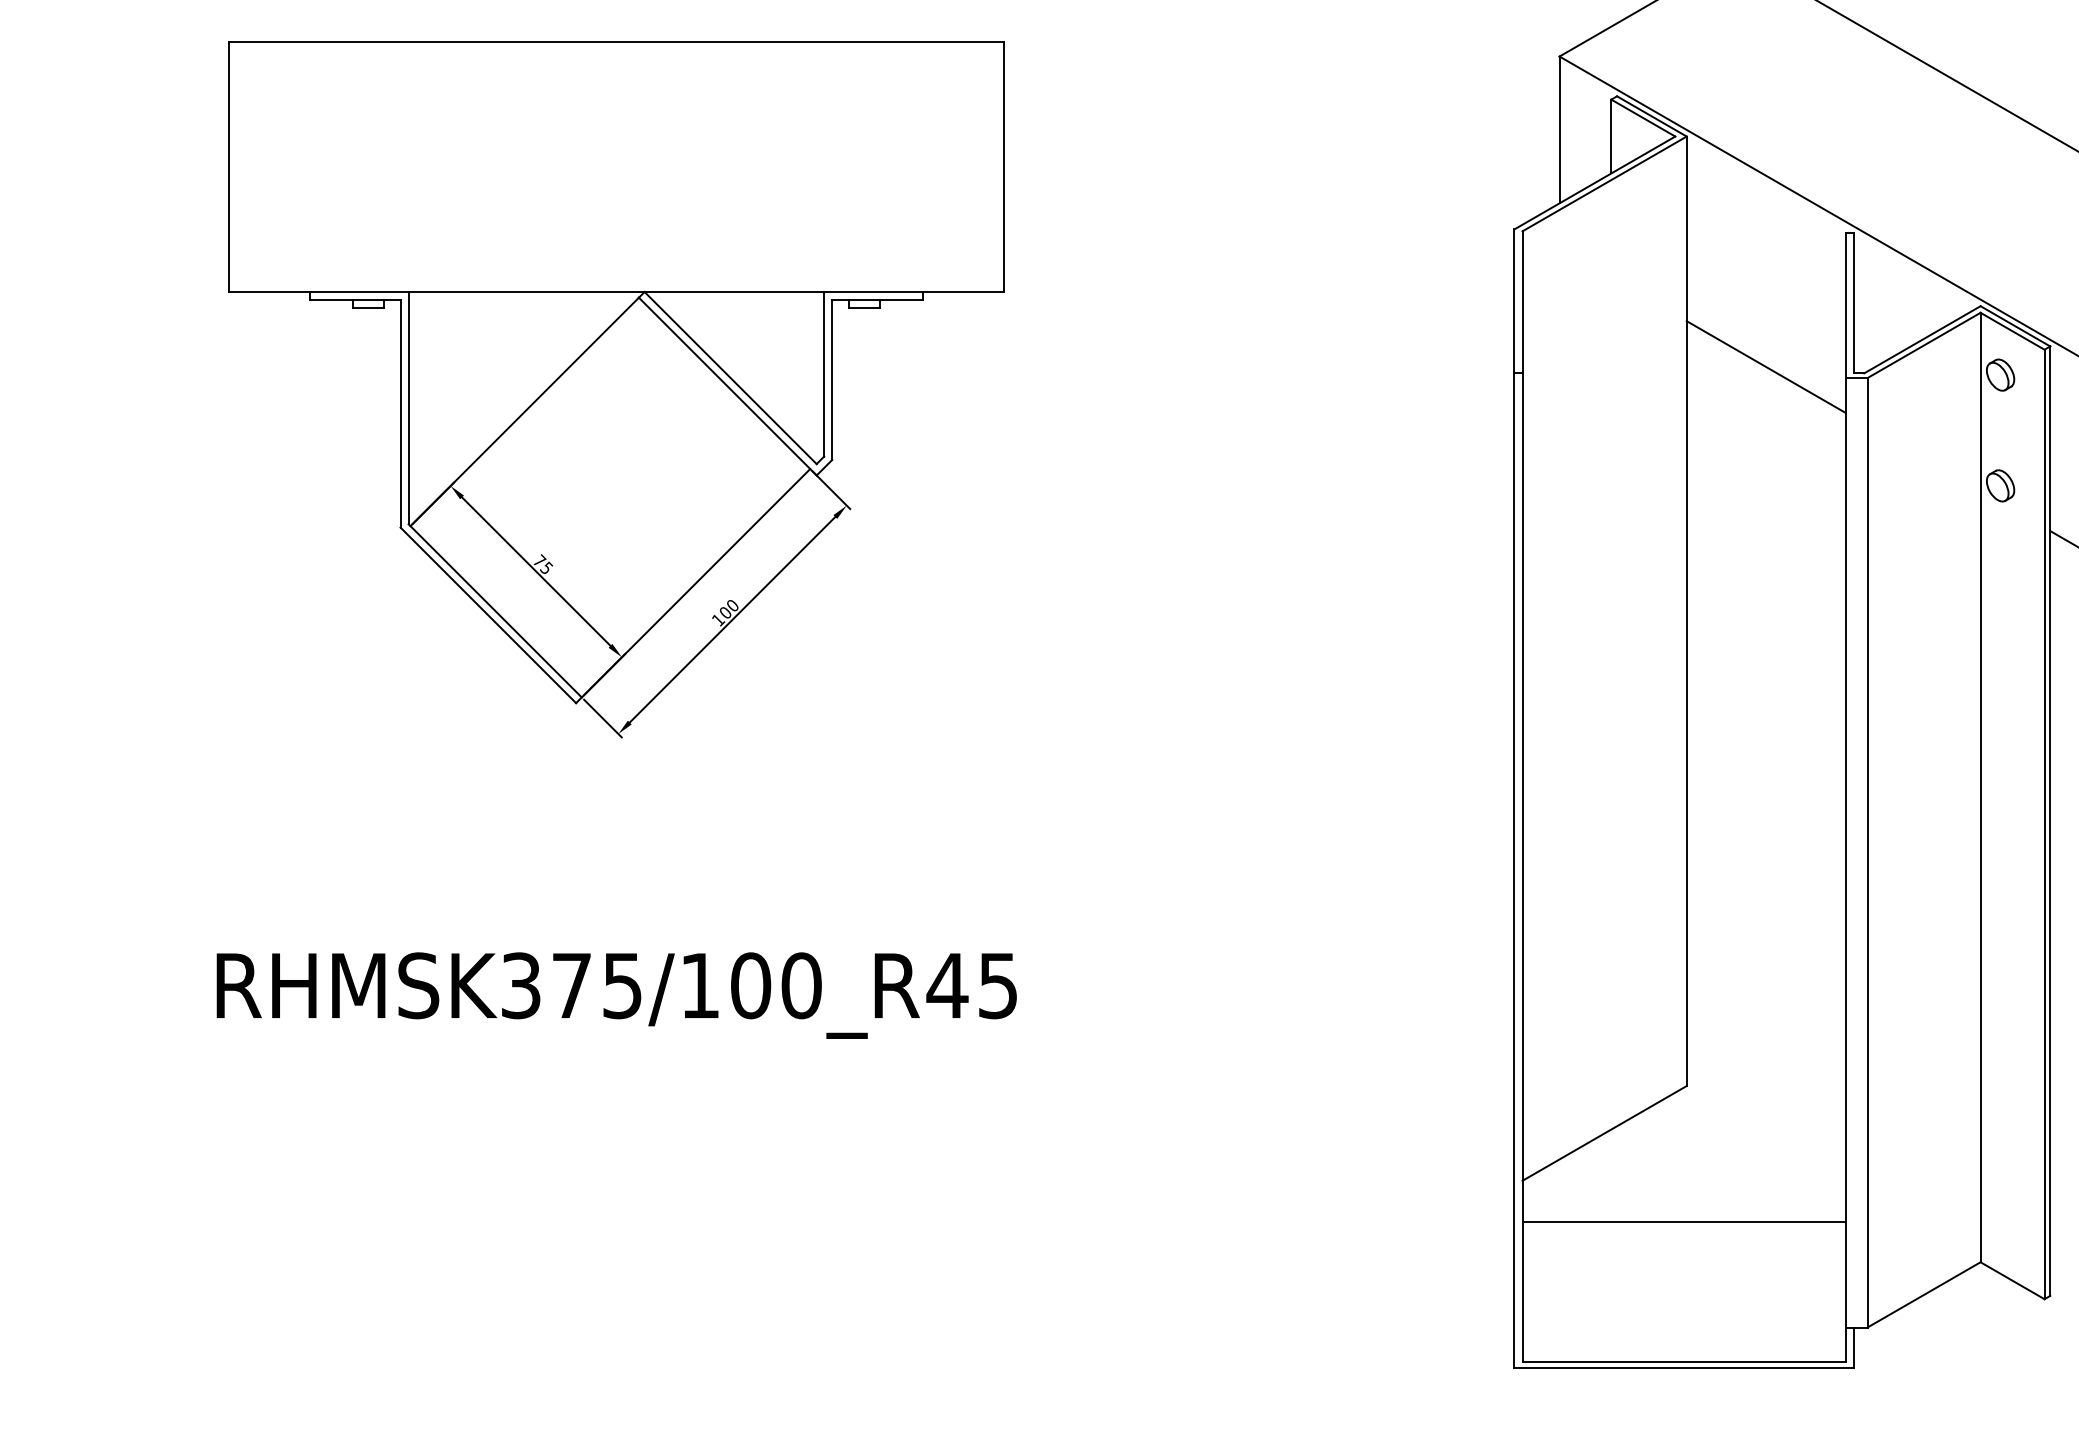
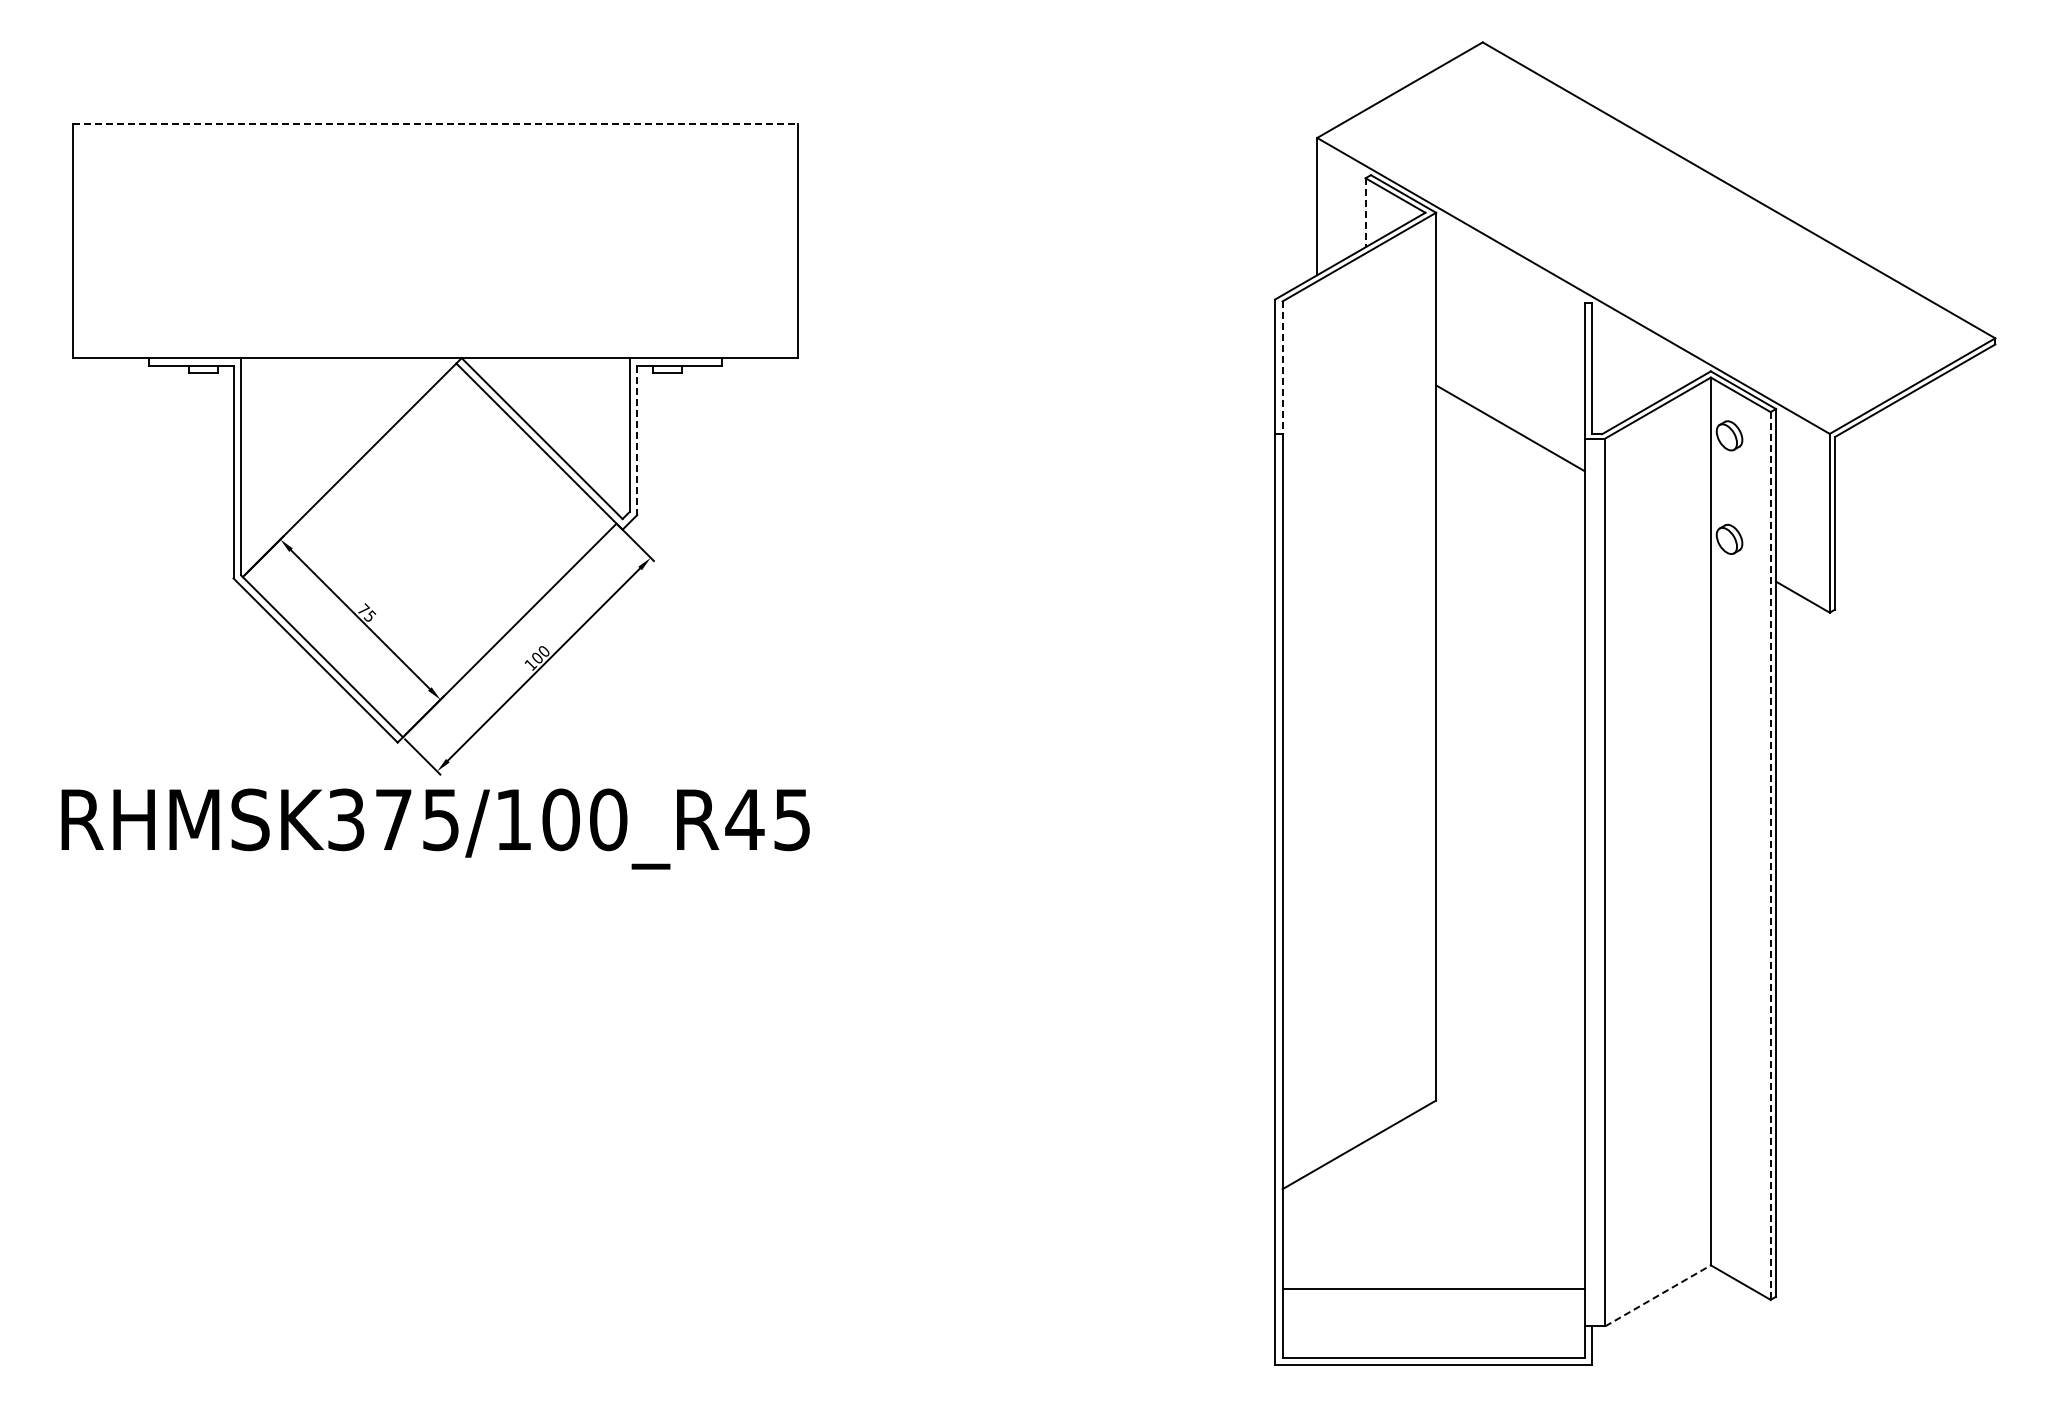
line: (616, 42) -> (435, 124), solid -> dashed
line: (1611, 136) -> (1365, 212), solid -> dashed
line: (1522, 303) -> (1282, 368), solid -> dashed
line: (832, 380) -> (637, 440), solid -> dashed
line: (2044, 825) -> (1770, 856), solid -> dashed
text: (616, 995) -> (435, 828), moved
line: (1683, 1221) -> (1433, 1288), moved
line: (1924, 1294) -> (1658, 1295), solid -> dashed

